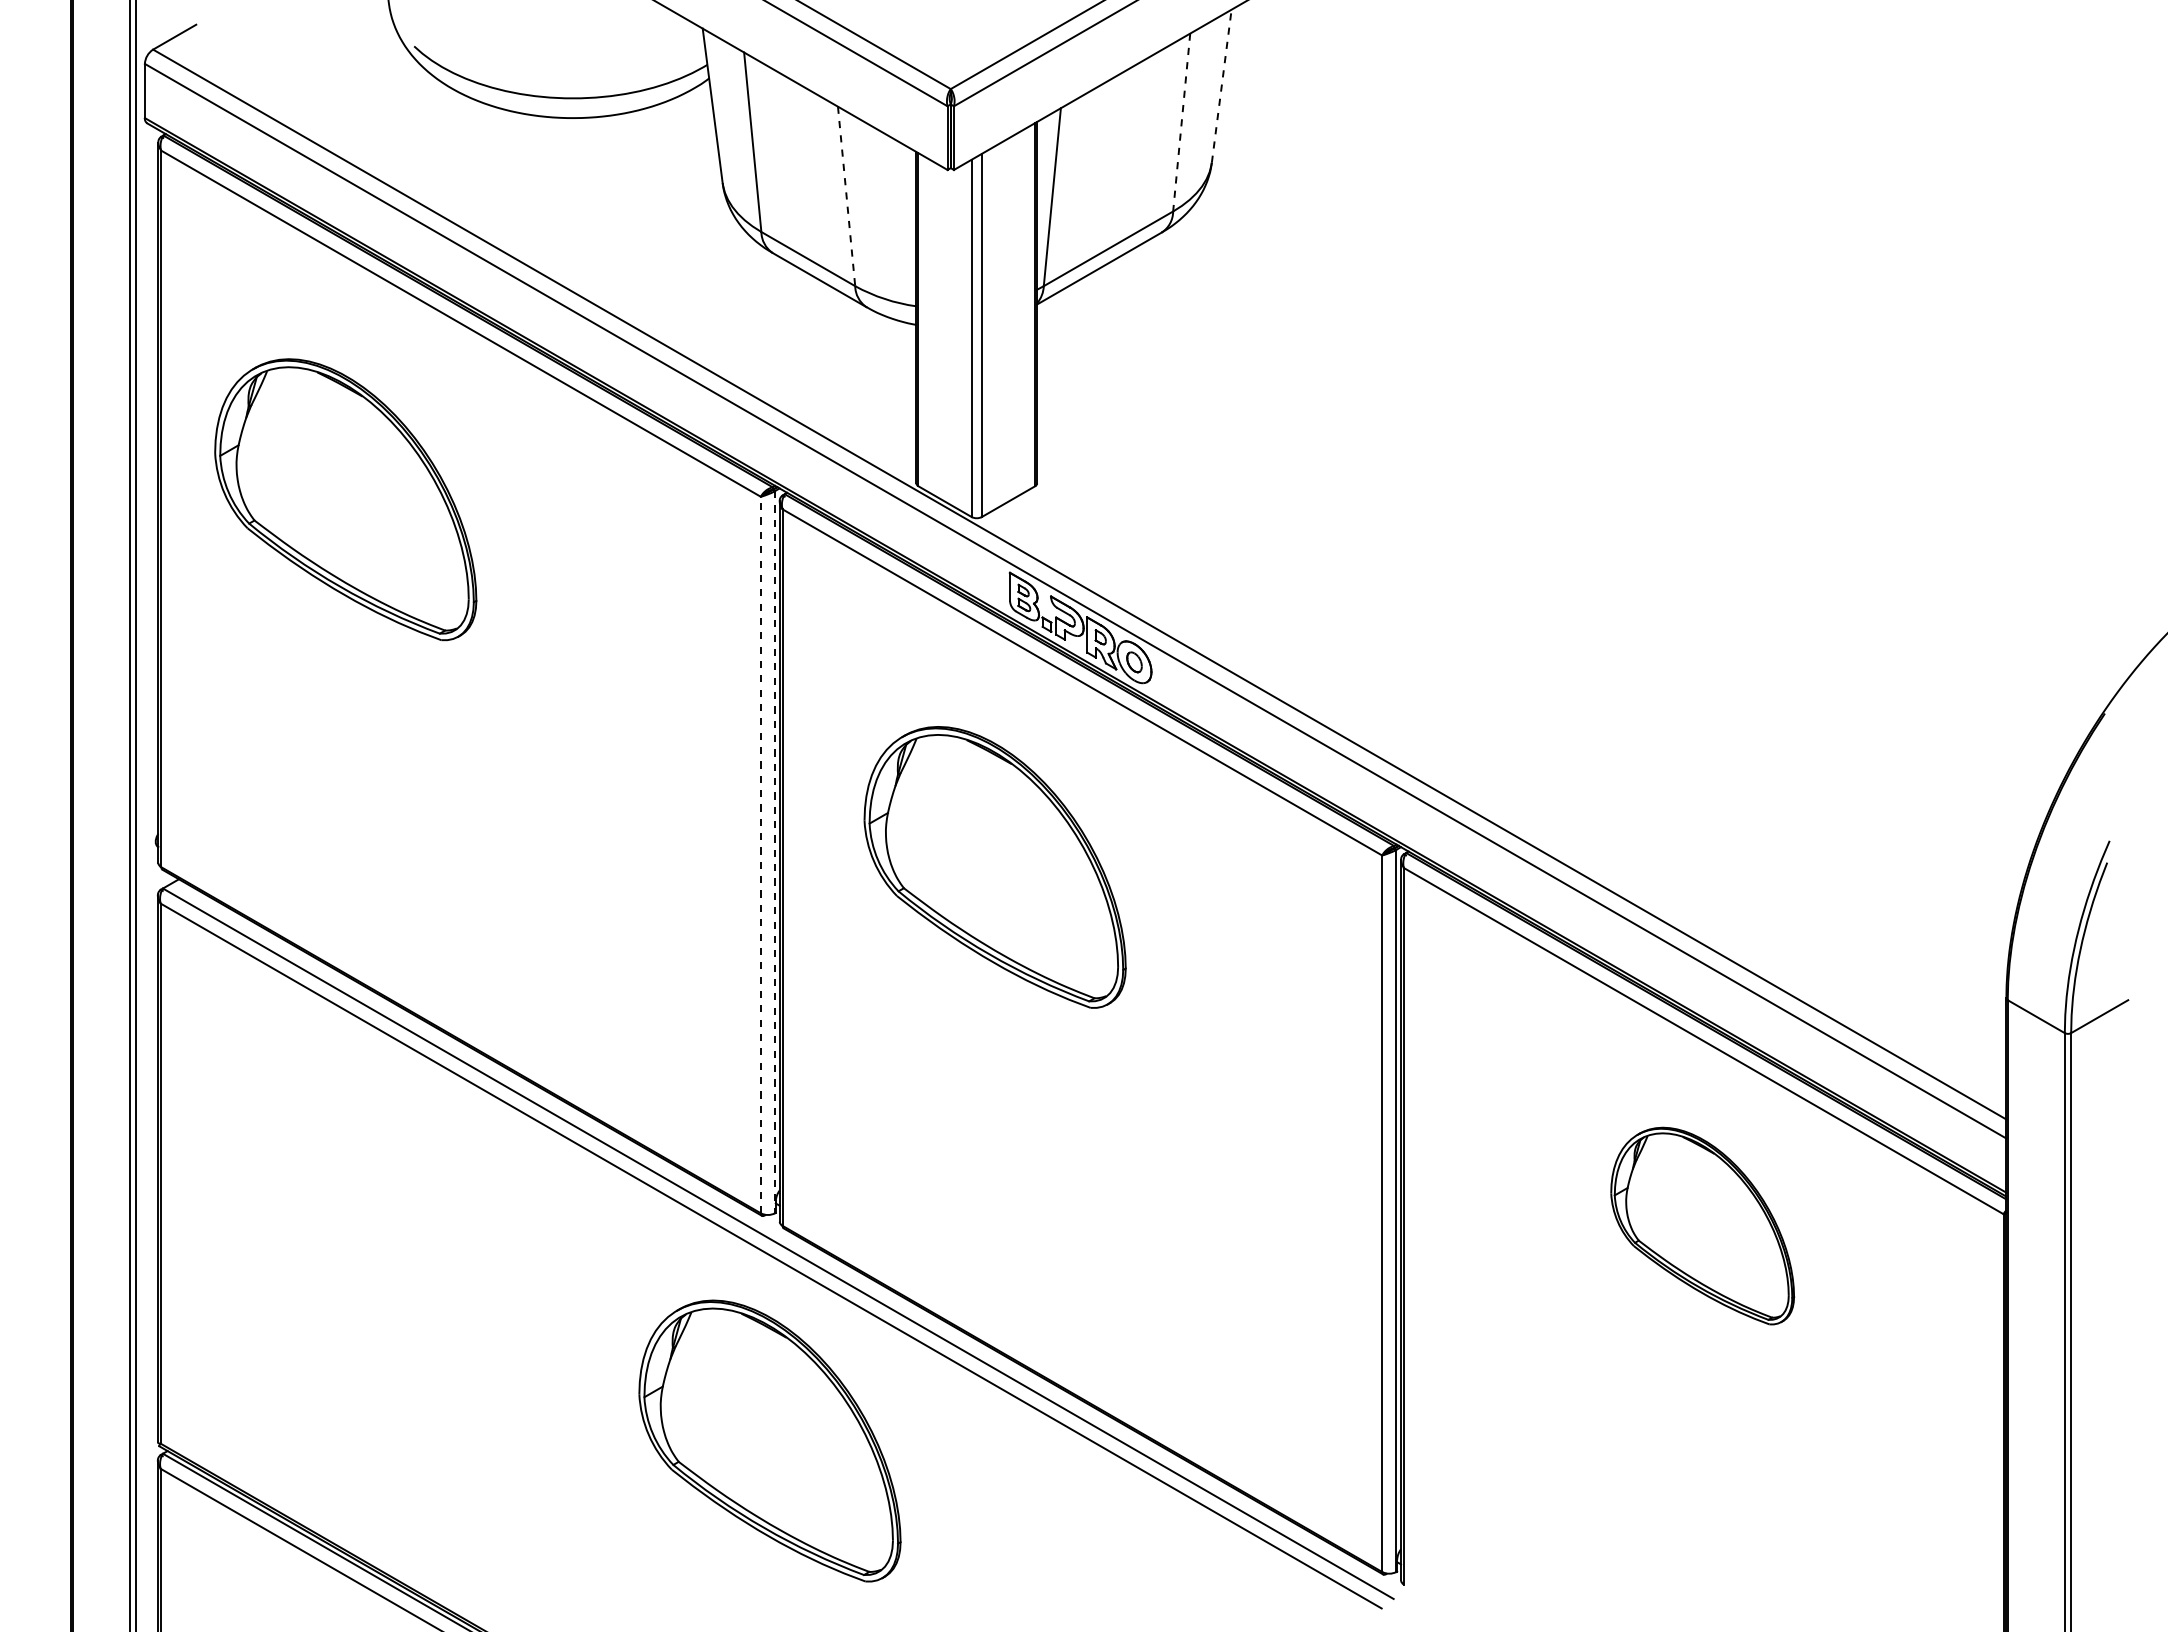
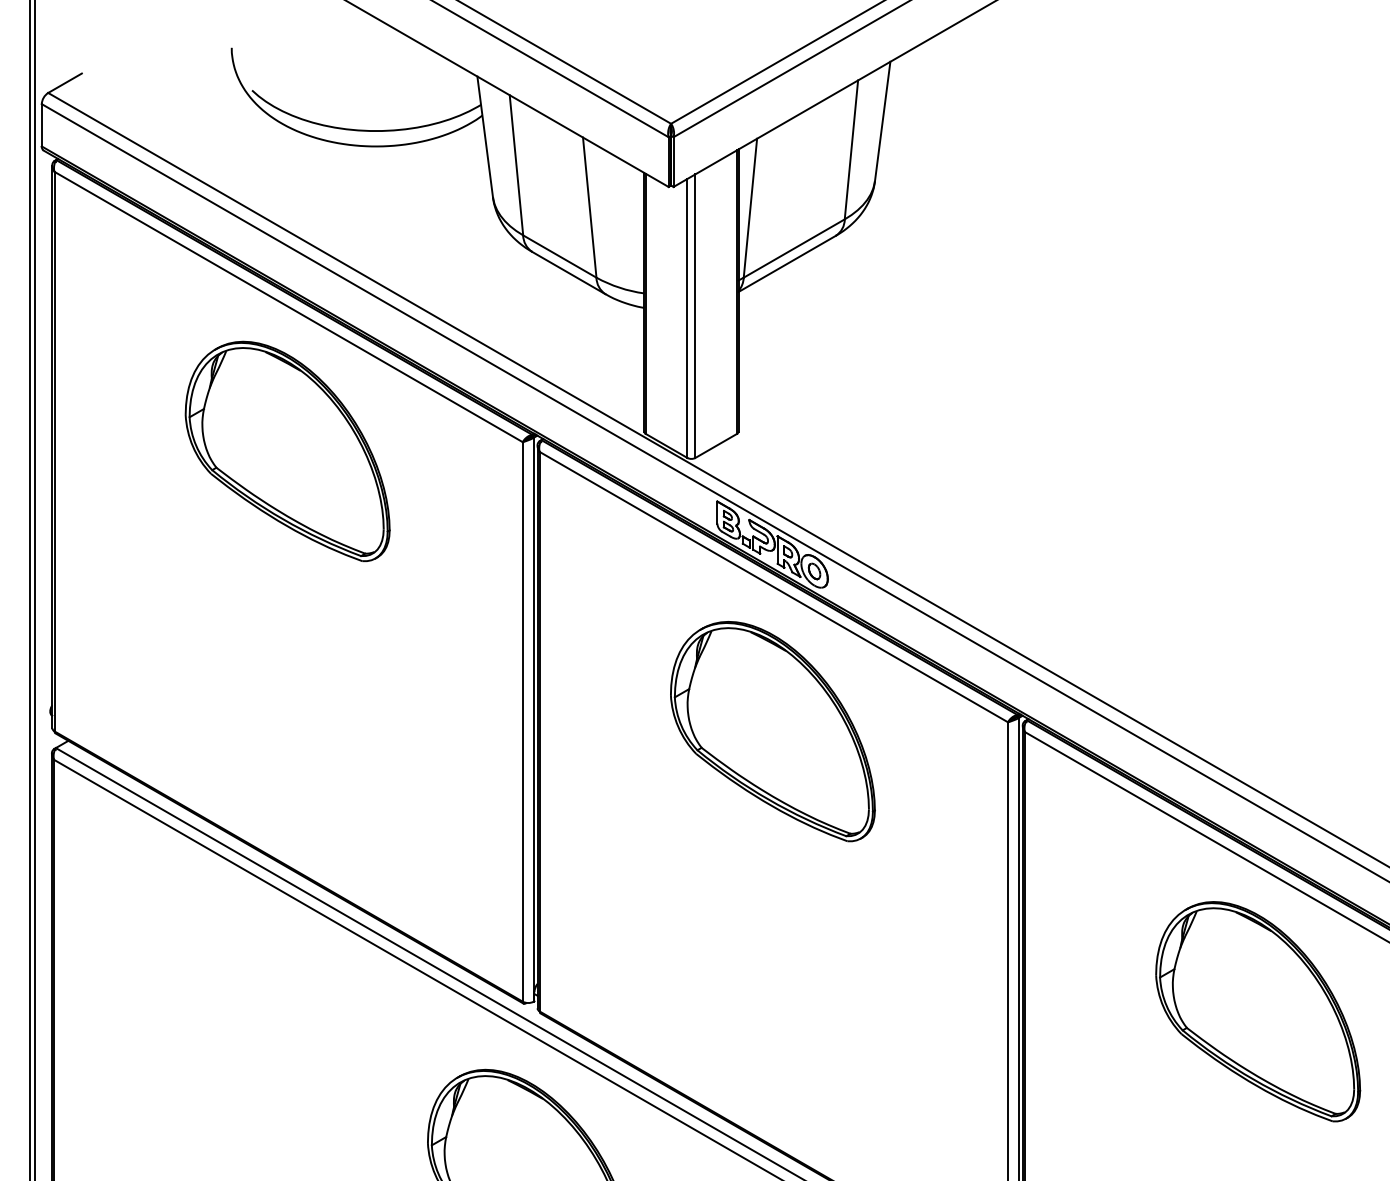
line: (1221, 85) -> (882, 120), dashed -> solid
line: (1181, 123) -> (851, 150), dashed -> solid
line: (846, 196) -> (589, 207), dashed -> solid
part: (345, 499) -> (287, 451), moved
line: (775, 852) -> (534, 719), dashed -> solid
line: (760, 854) -> (522, 721), dashed -> solid
part: (994, 867) -> (772, 731), moved
part: (1702, 1225) -> (1258, 1011), size x1.43

